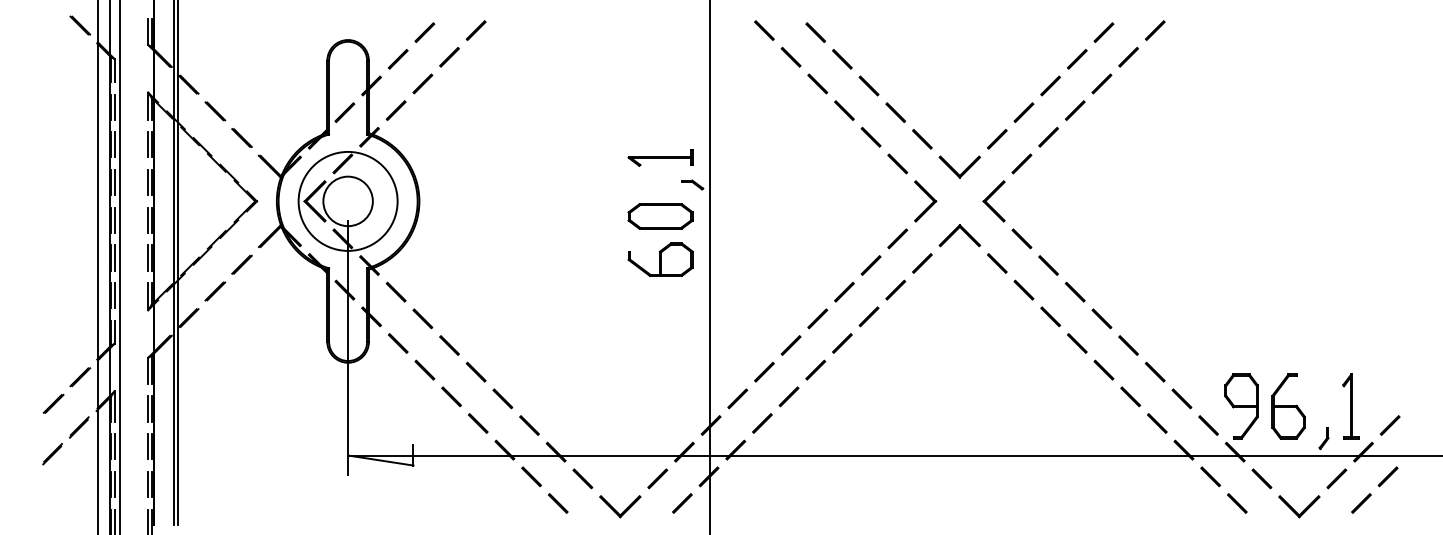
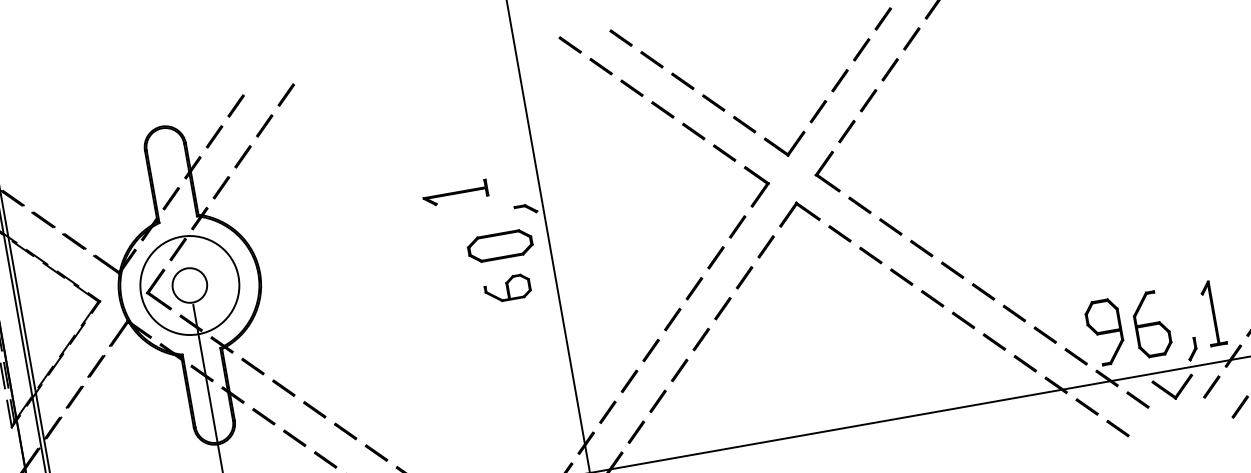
part: (660, 157) -> (455, 193), moved
circle: (347, 201) -> (189, 285), size x0.7
part: (660, 259) -> (507, 288), size x0.7
part: (1299, 506) -> (1174, 388), moved

